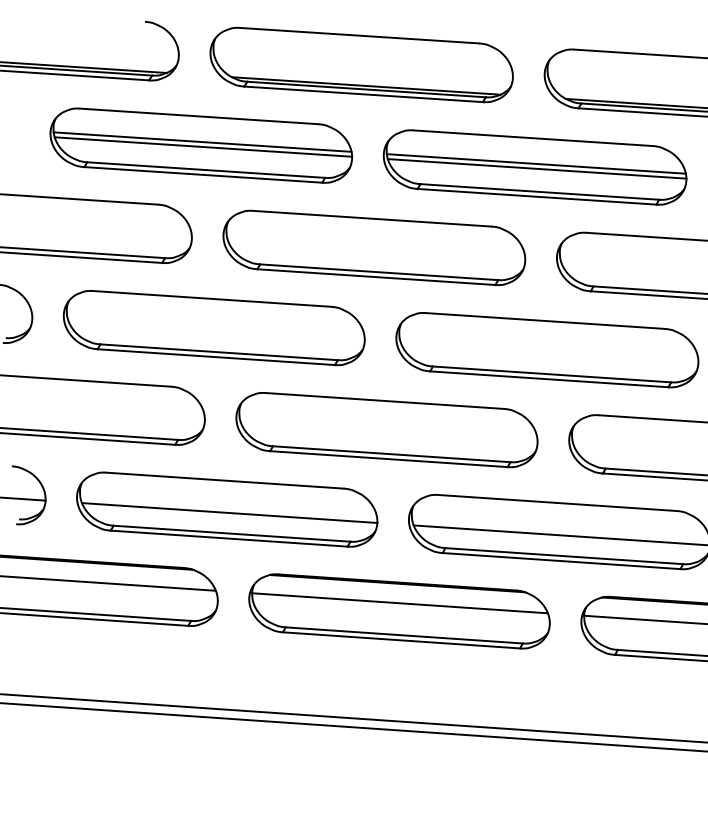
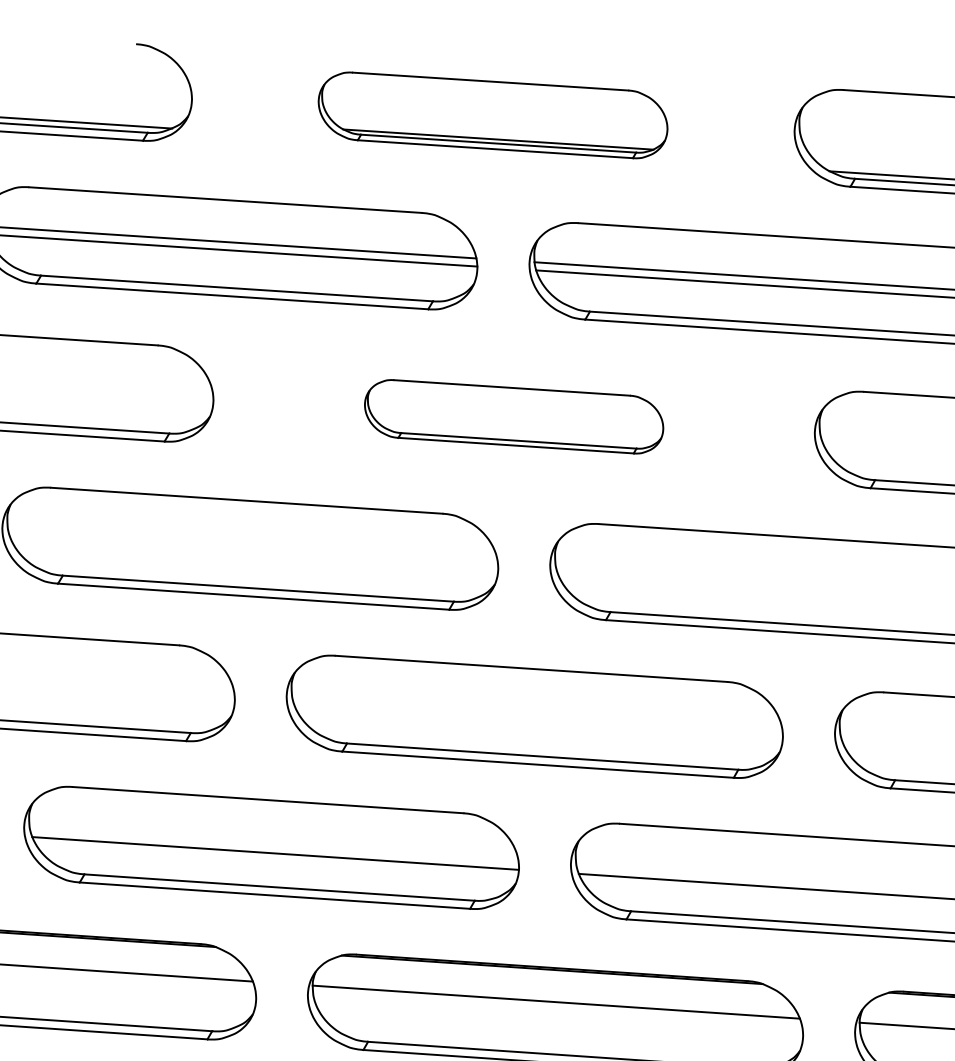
part: (361, 64) -> (492, 114), size x0.7
part: (374, 247) -> (514, 416), size x0.6

